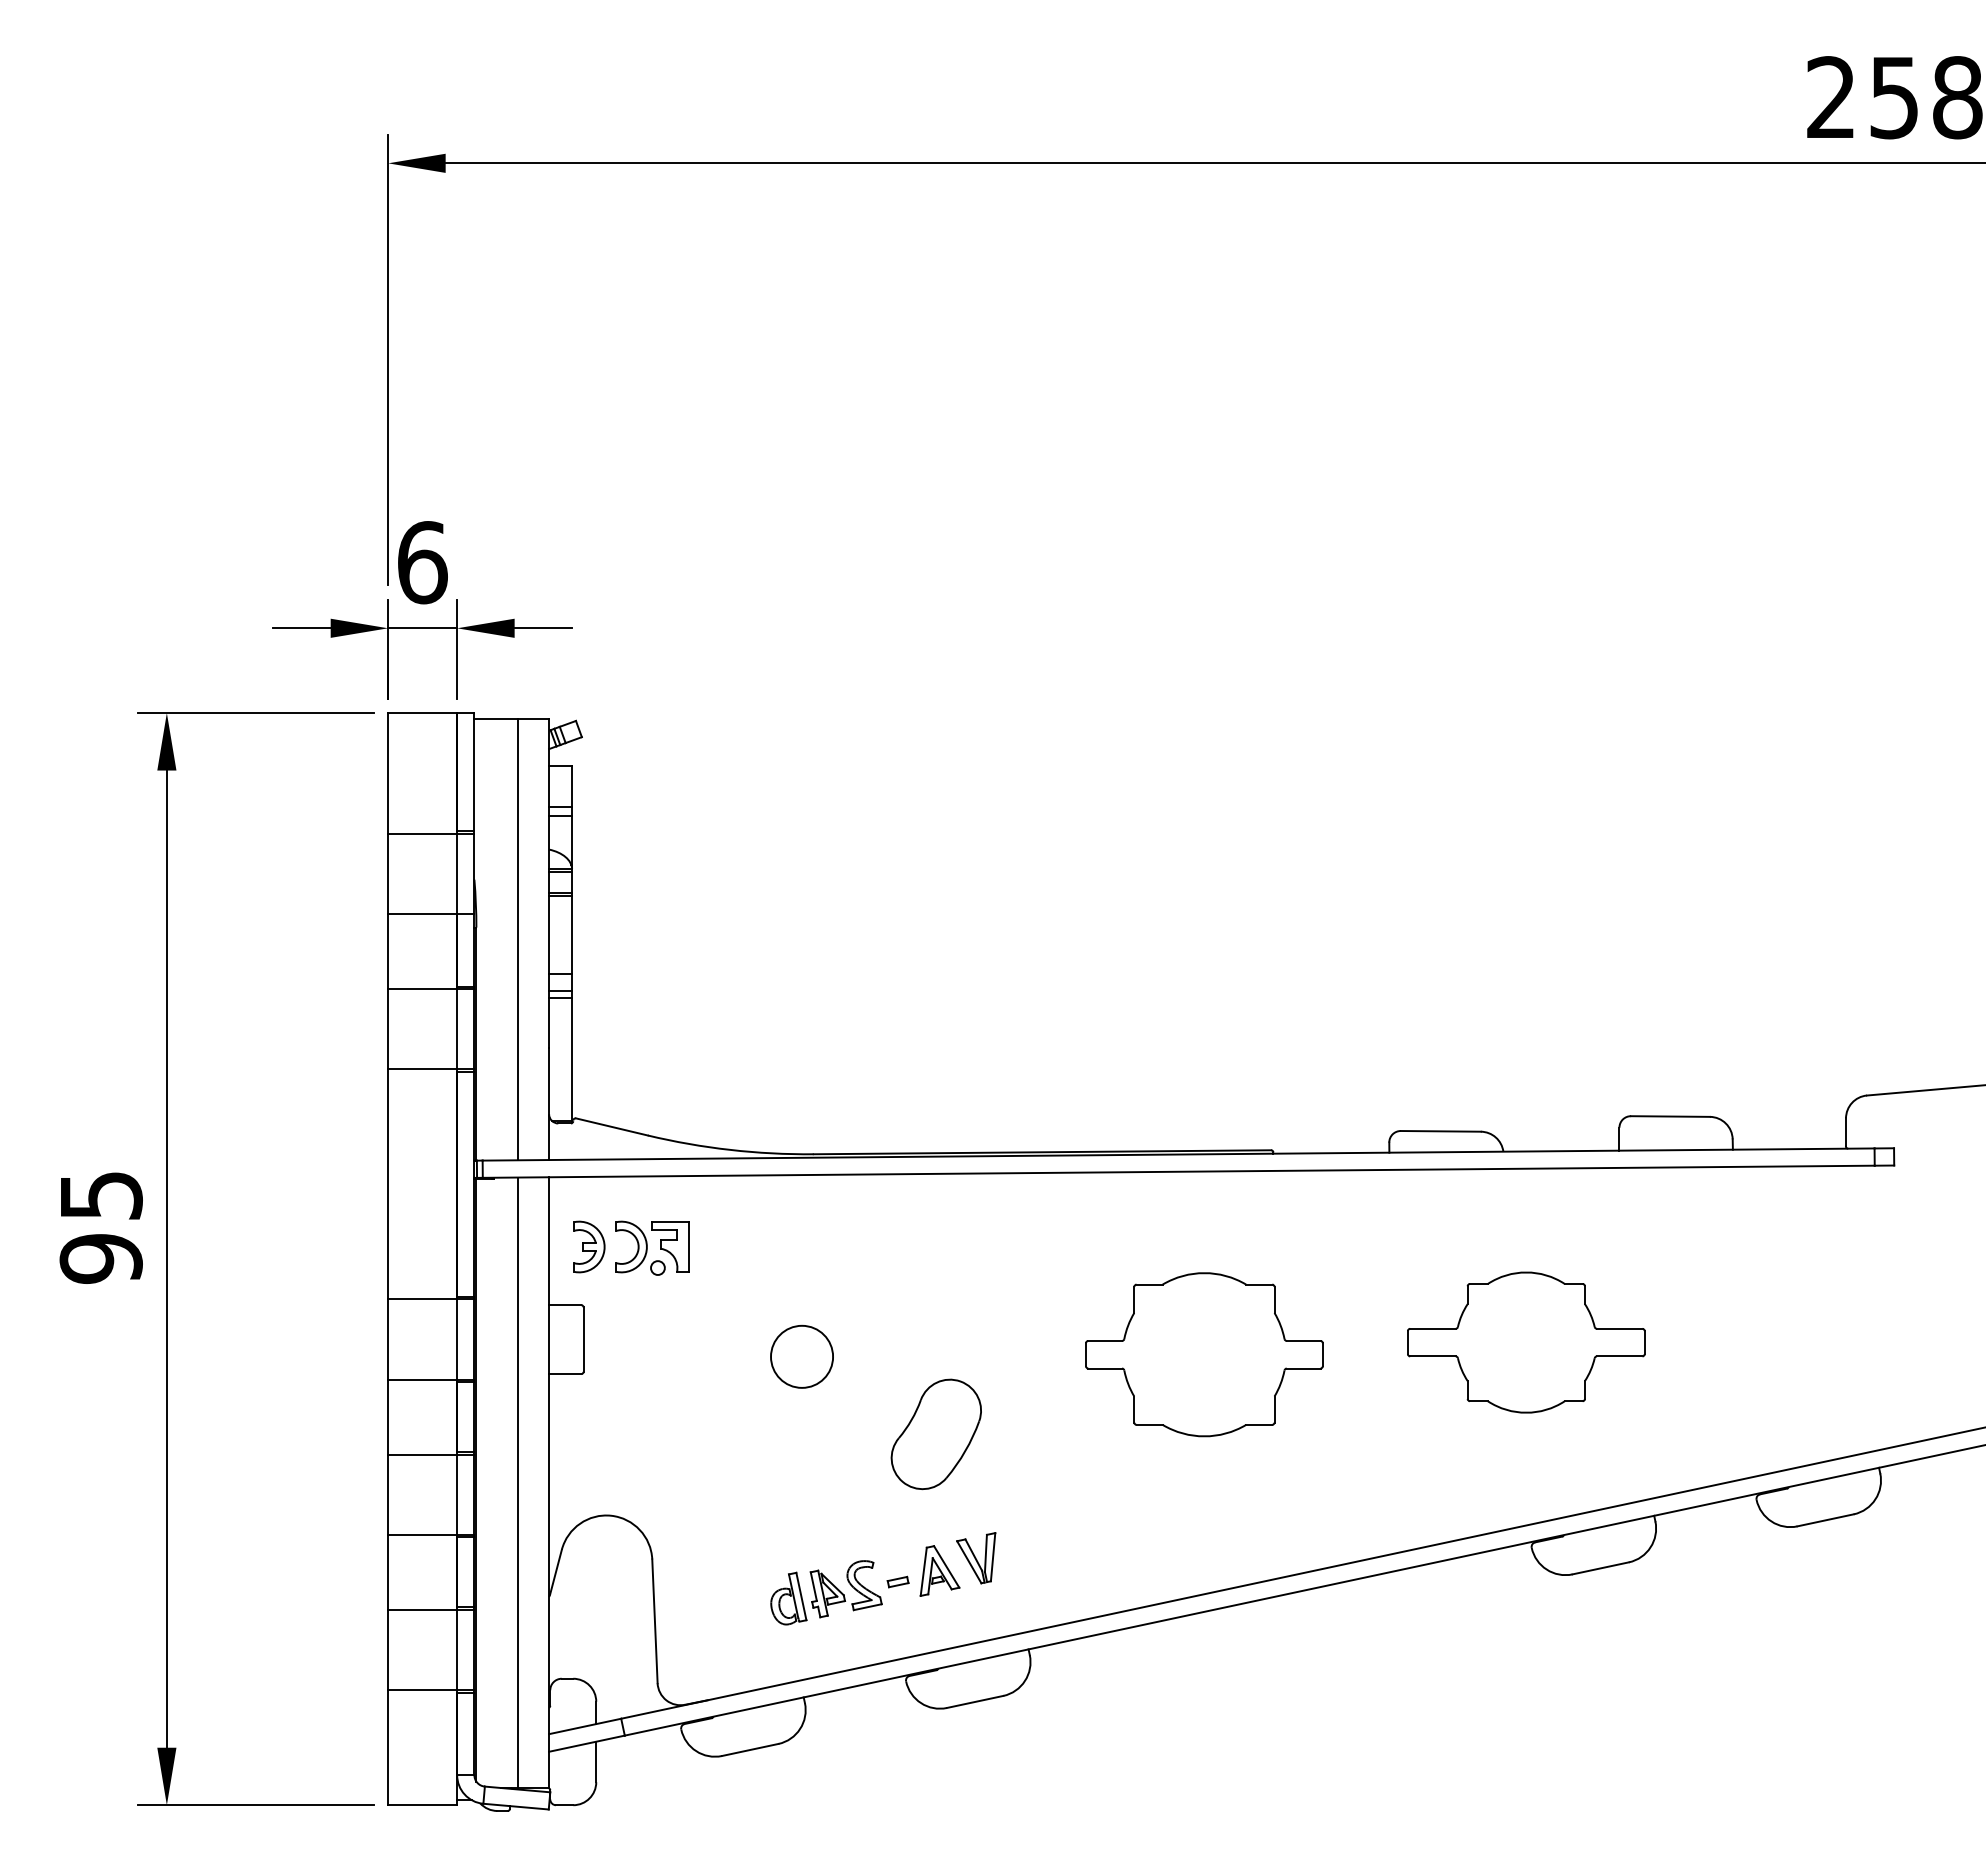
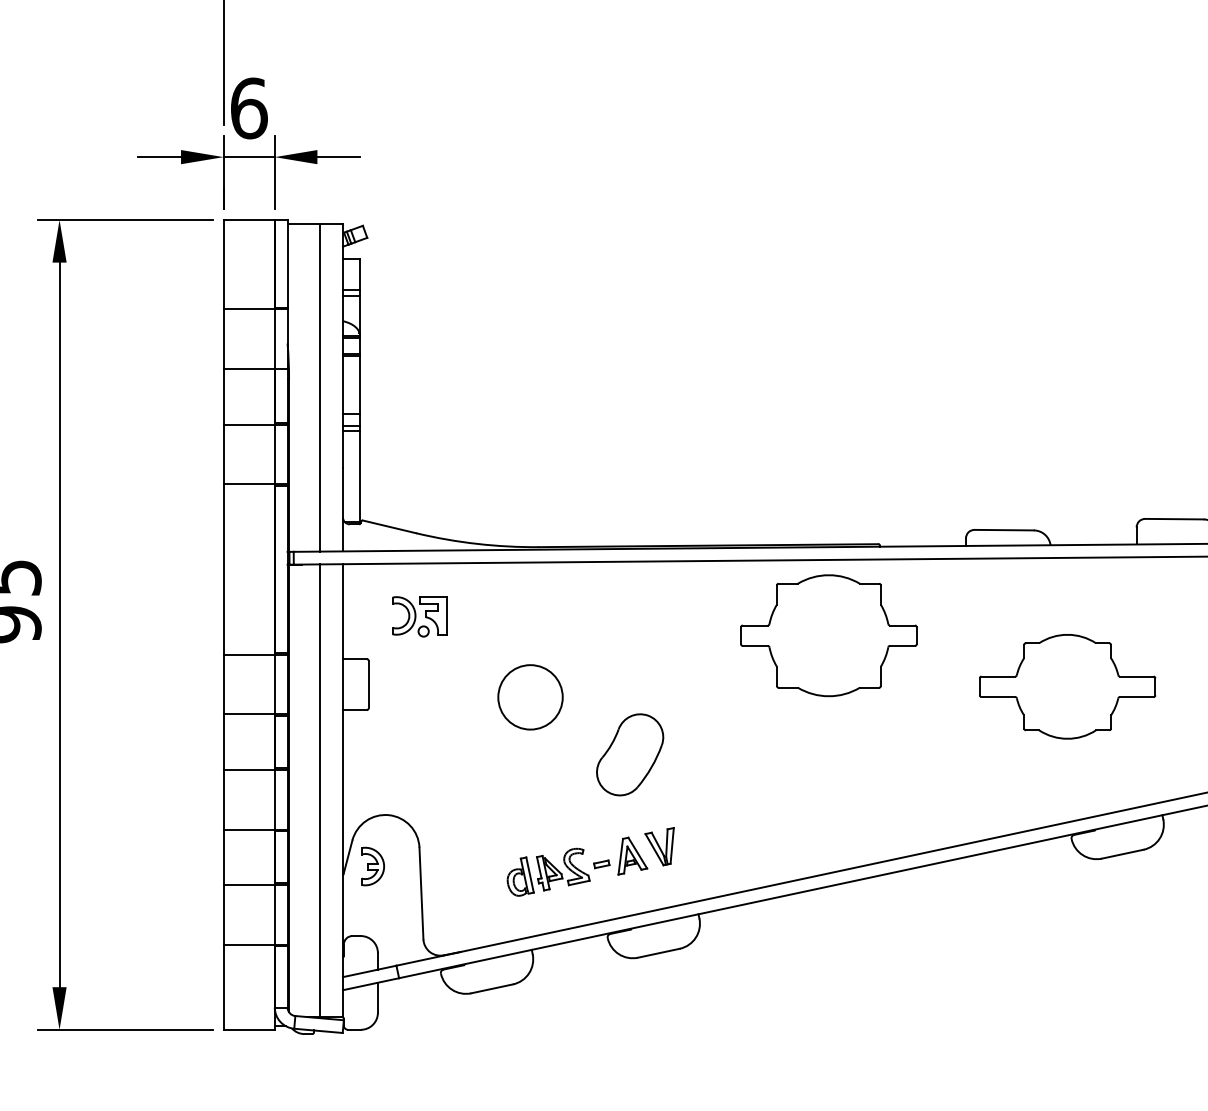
part: (589, 1246) -> (372, 866), moved
part: (1204, 1354) -> (828, 635), moved
circle: (802, 1356) -> (530, 697), size x1.4

